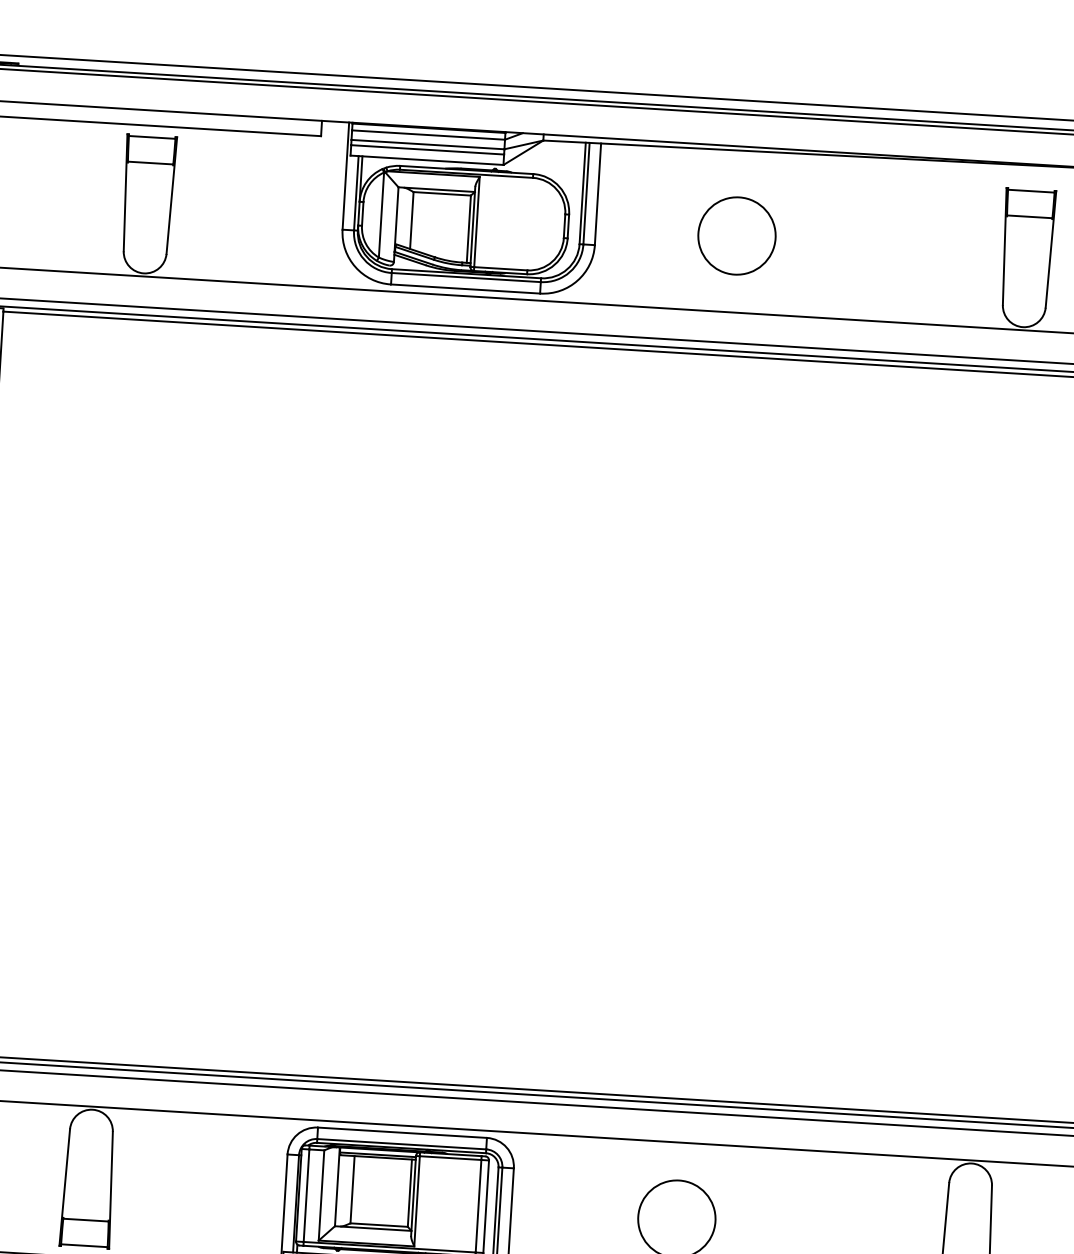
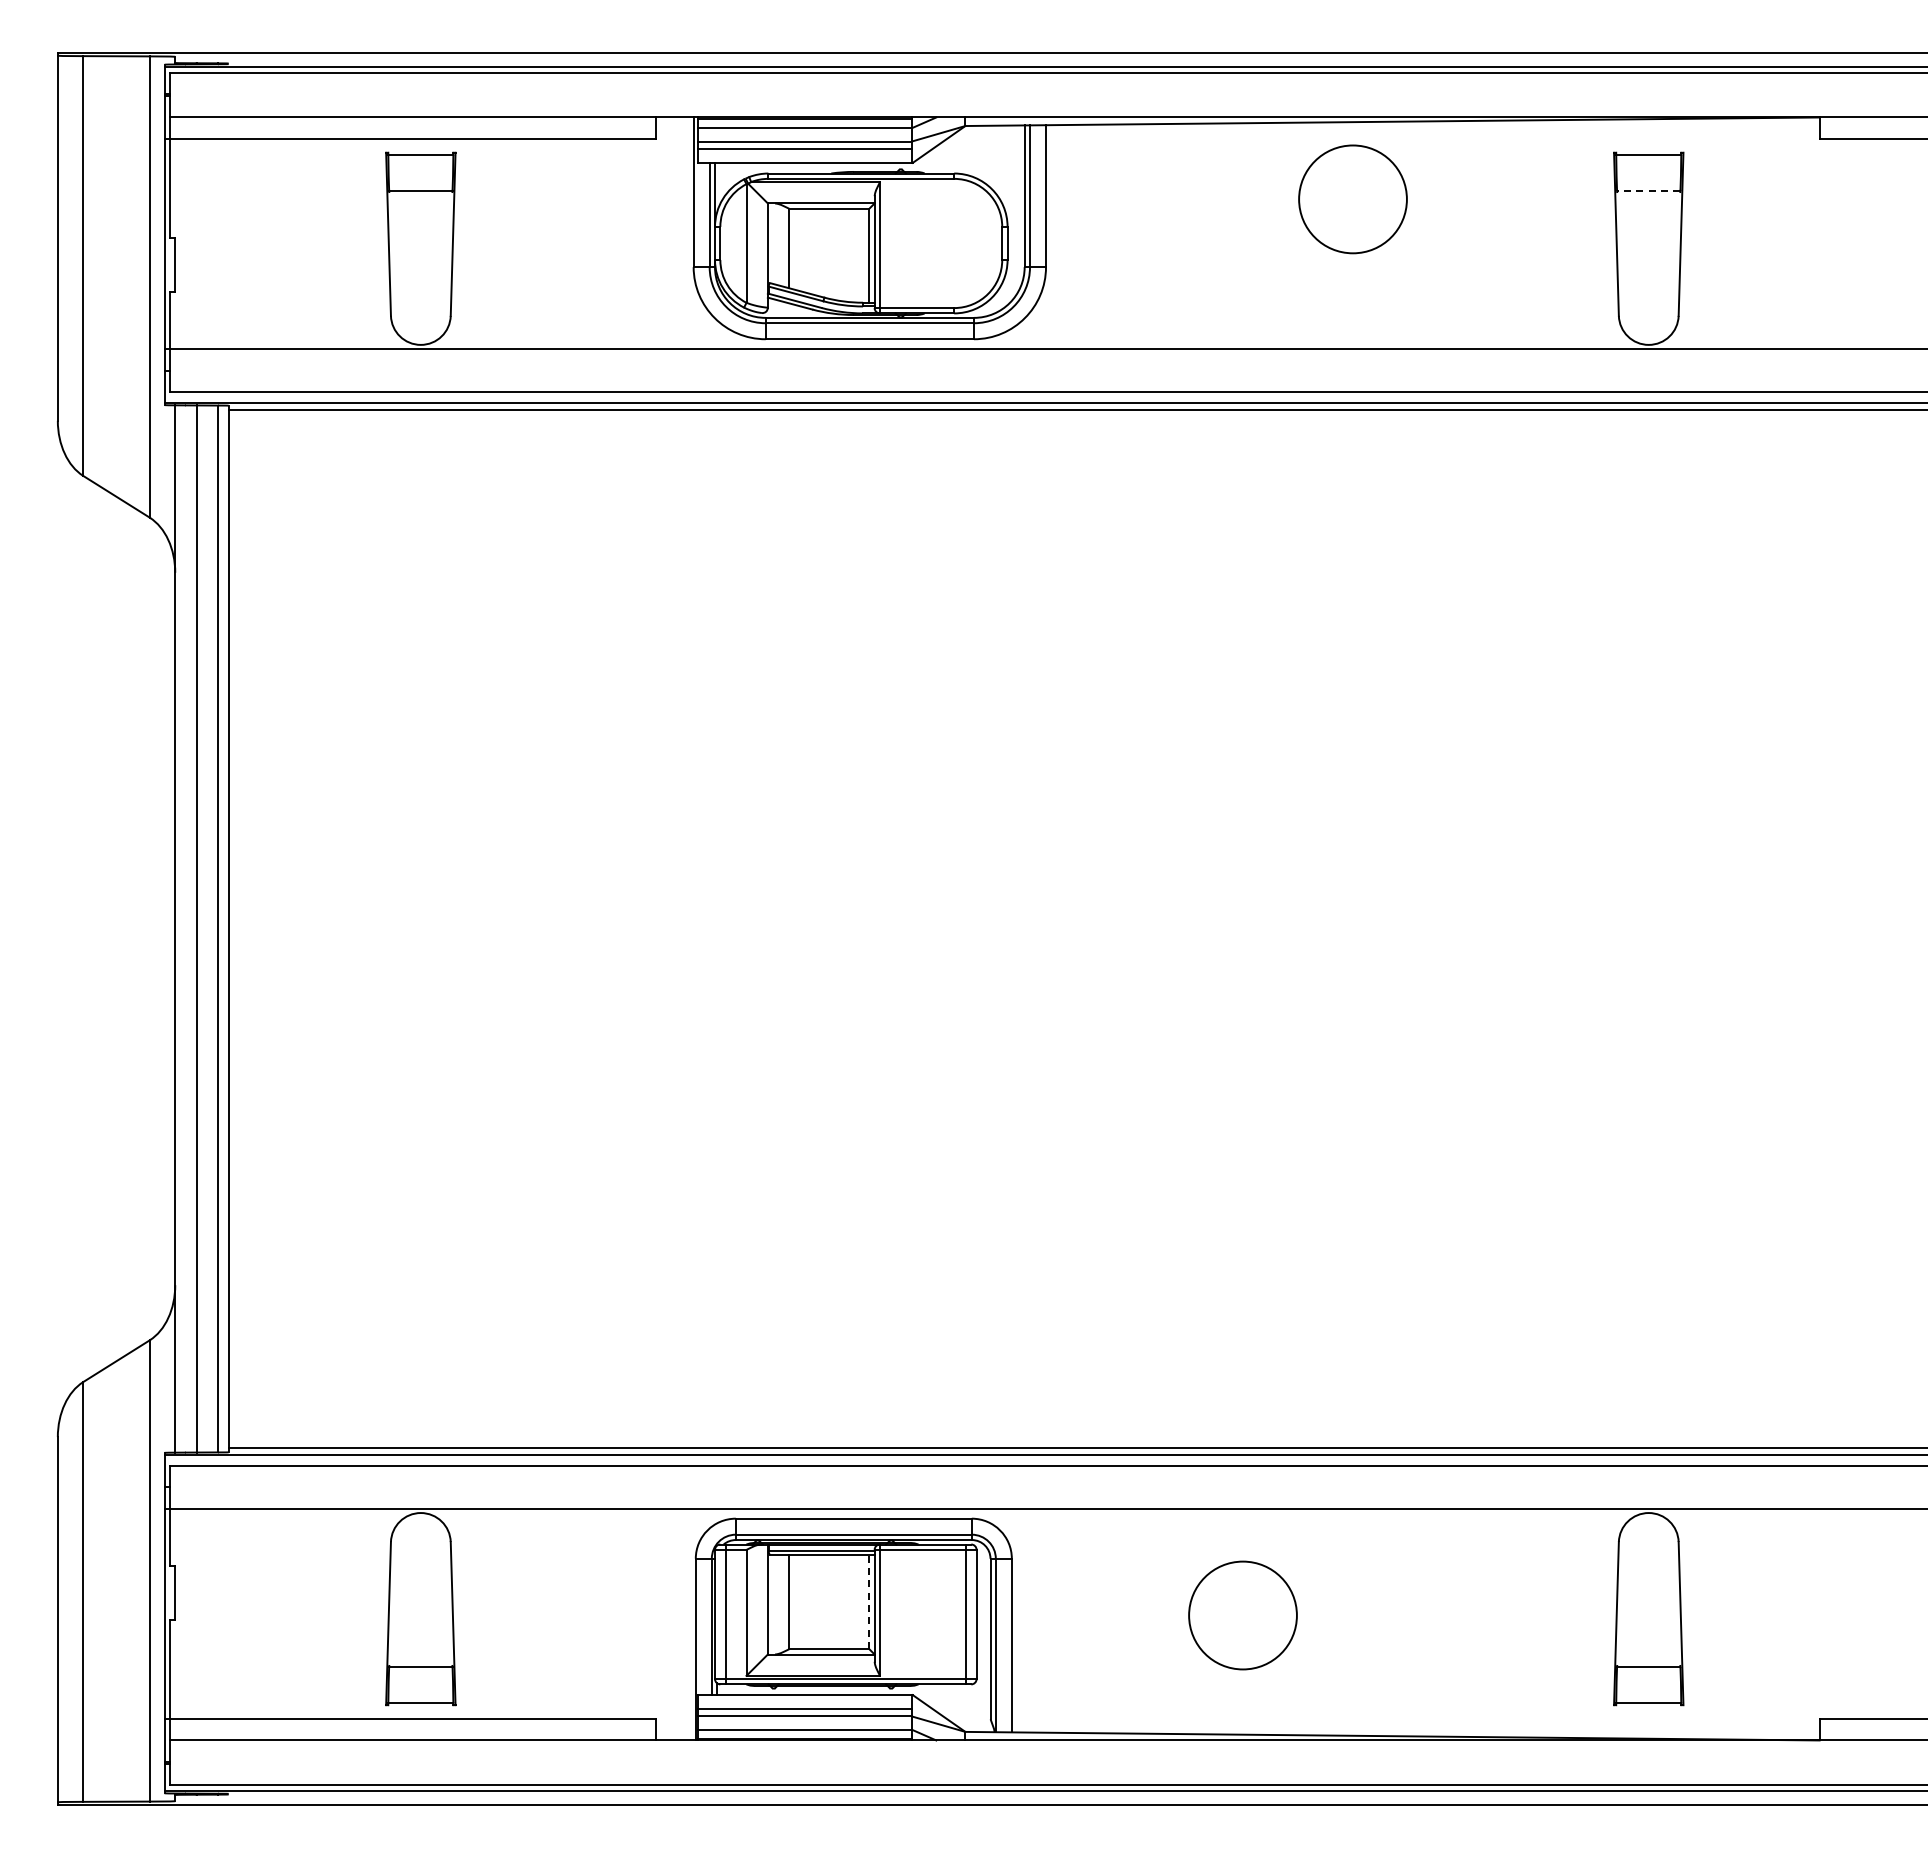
line: (1029, 216) -> (1648, 190), solid -> dashed
circle: (736, 236) -> (1352, 199), moved
line: (410, 1193) -> (869, 1602), solid -> dashed

